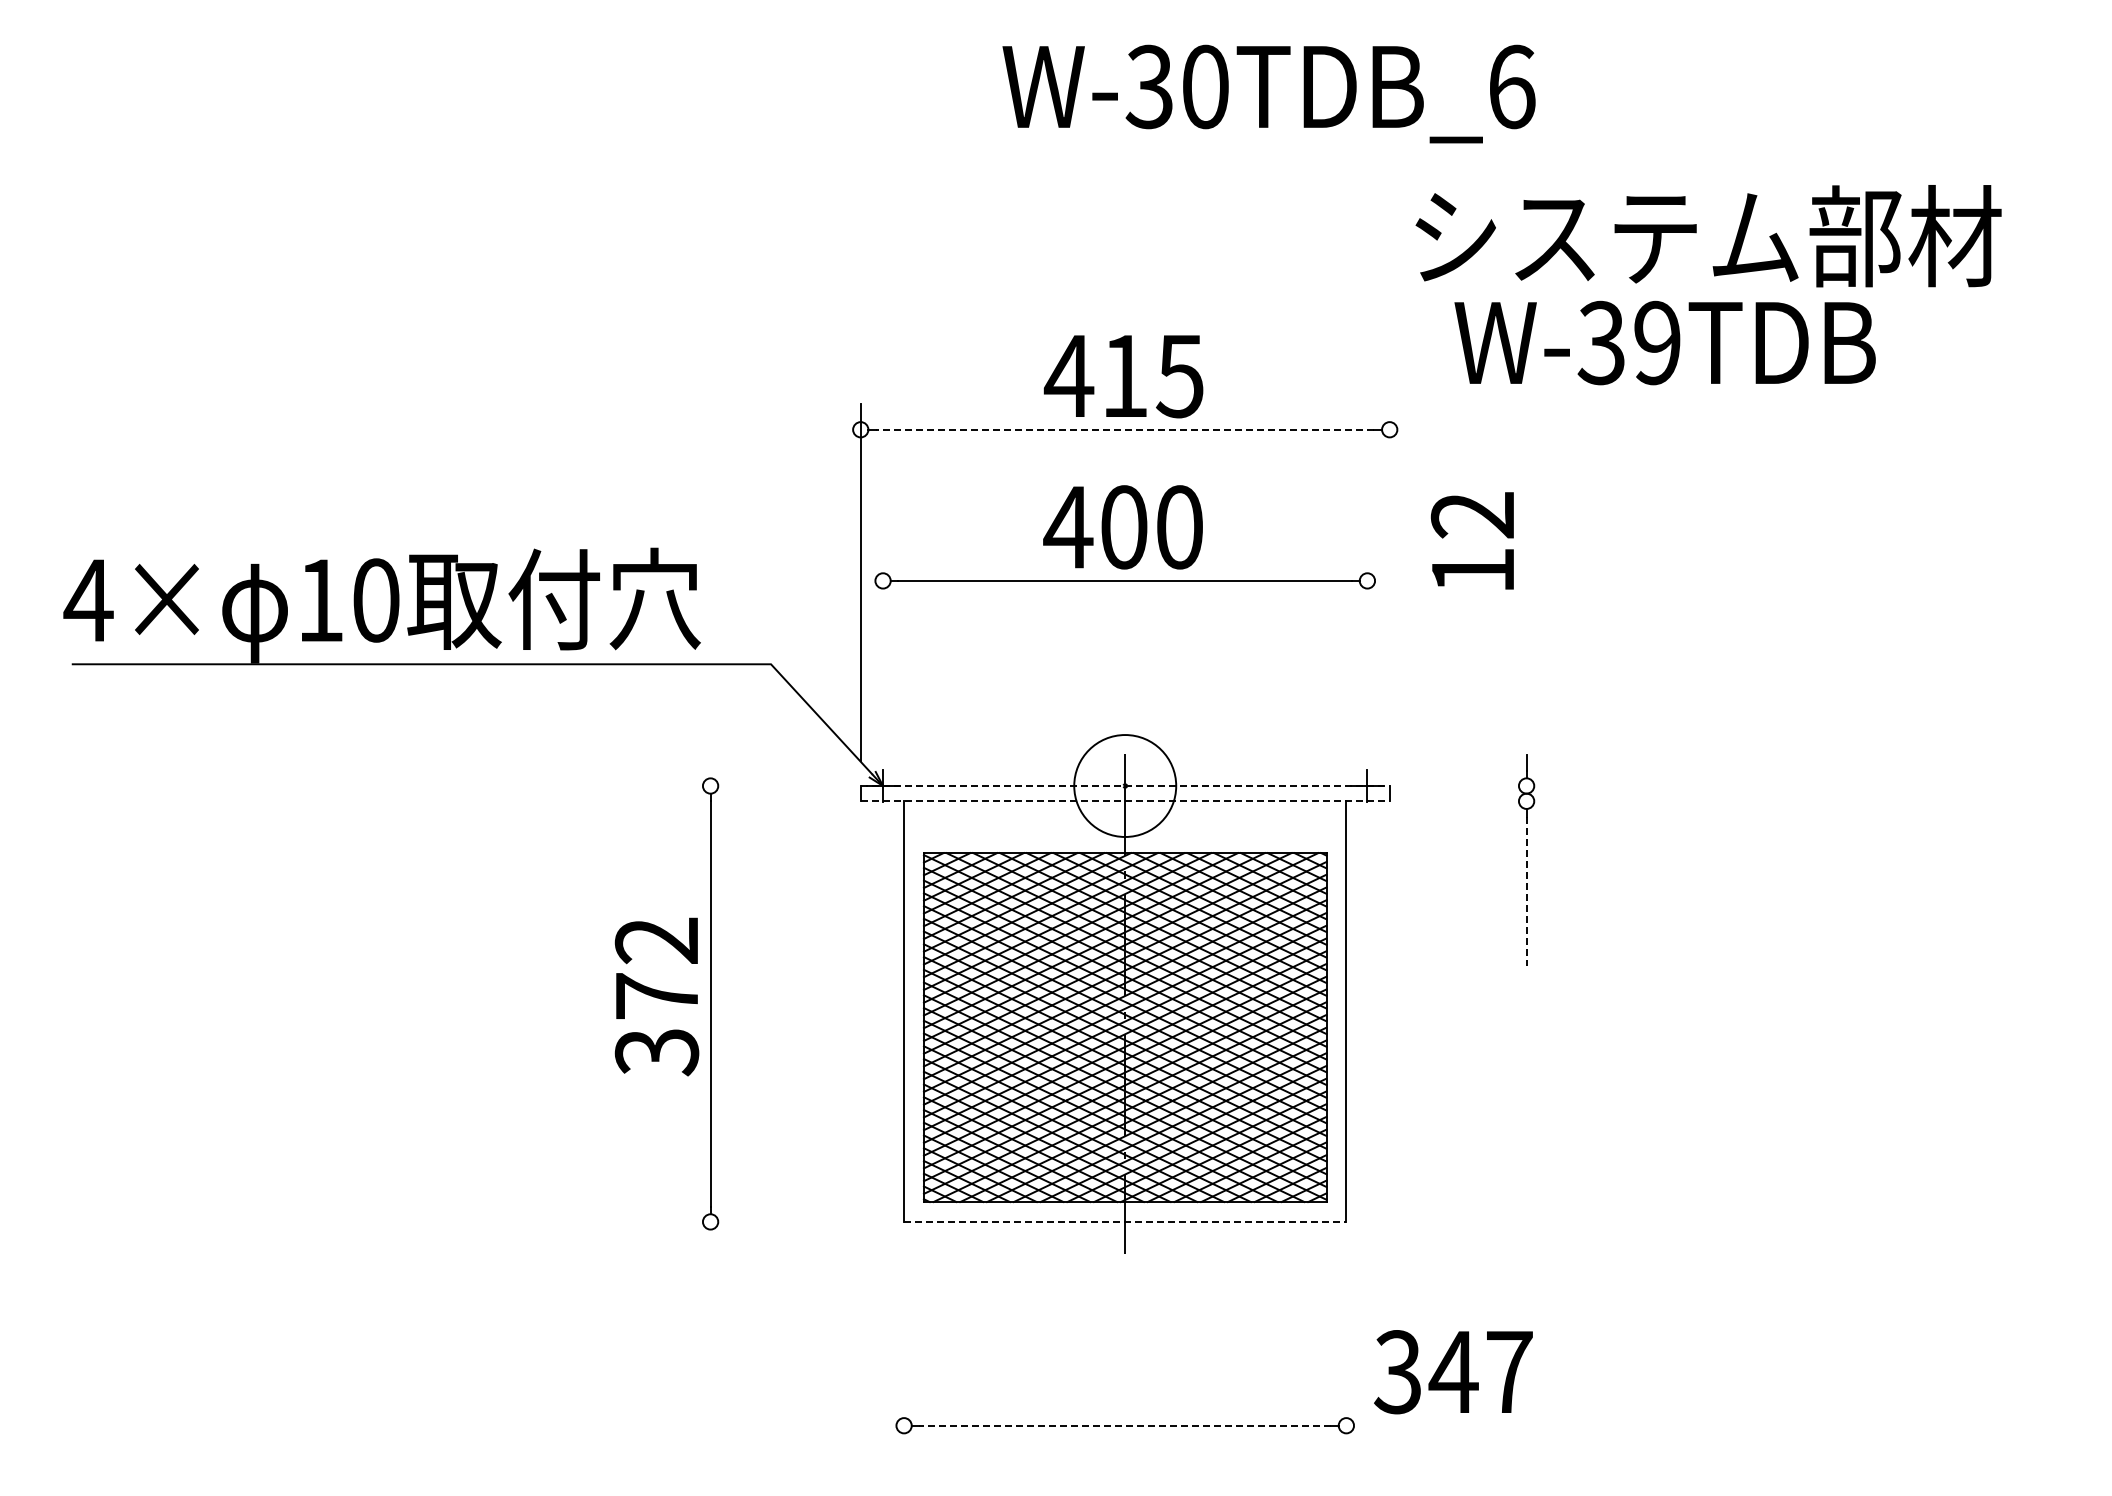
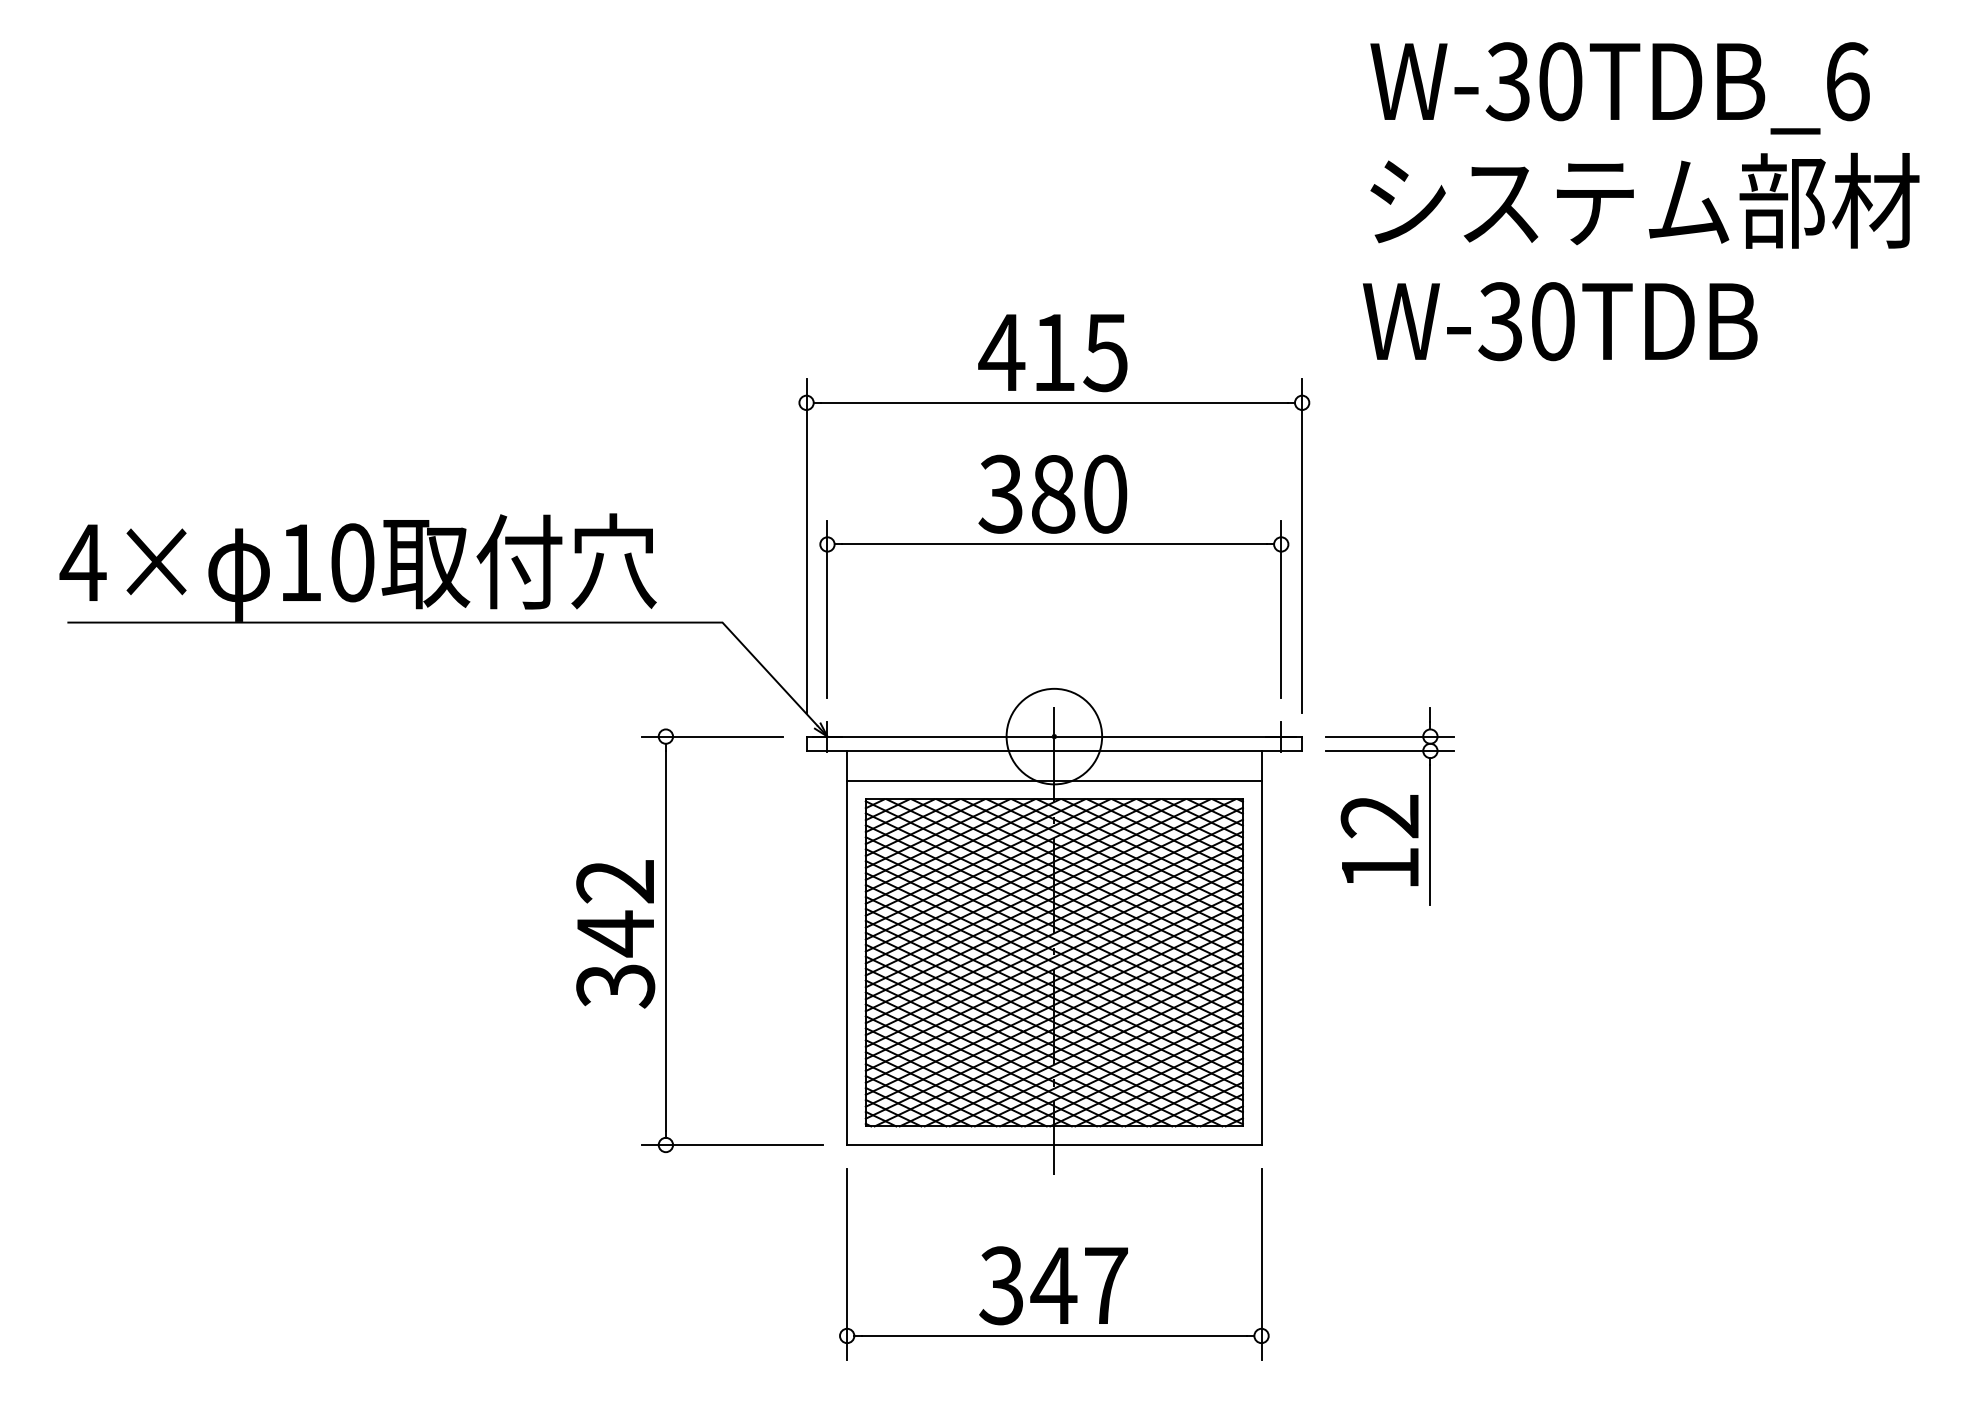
text: (1268, 93) -> (1619, 87), moved
text: (1708, 236) -> (1644, 201), moved
text: (1657, 342) -> (1553, 321), W-39TDB -> W-30TDB
line: (1124, 429) -> (1053, 402), dashed -> solid
text: (1095, 527) -> (1026, 494), 400 -> 380
text: (1471, 540) -> (1378, 840), moved
line: (1389, 582) -> (1301, 545), added
line: (883, 649) -> (827, 608), added
line: (1367, 649) -> (1281, 608), added
line: (760, 786) -> (712, 737), added
line: (1125, 786) -> (1054, 737), dashed -> solid
line: (1483, 786) -> (1390, 737), added
line: (1125, 801) -> (1054, 751), dashed -> solid
line: (1483, 801) -> (1390, 751), added
line: (1125, 833) -> (1054, 781), added
line: (1526, 891) -> (1430, 835), dashed -> solid
text: (656, 996) -> (615, 933), 372 -> 342
line: (781, 1221) -> (732, 1144), added
line: (1125, 1221) -> (1054, 1144), dashed -> solid
line: (904, 1349) -> (847, 1264), added
line: (1346, 1349) -> (1261, 1264), added
text: (1453, 1372) -> (1053, 1286), moved
line: (1125, 1425) -> (1054, 1335), dashed -> solid

